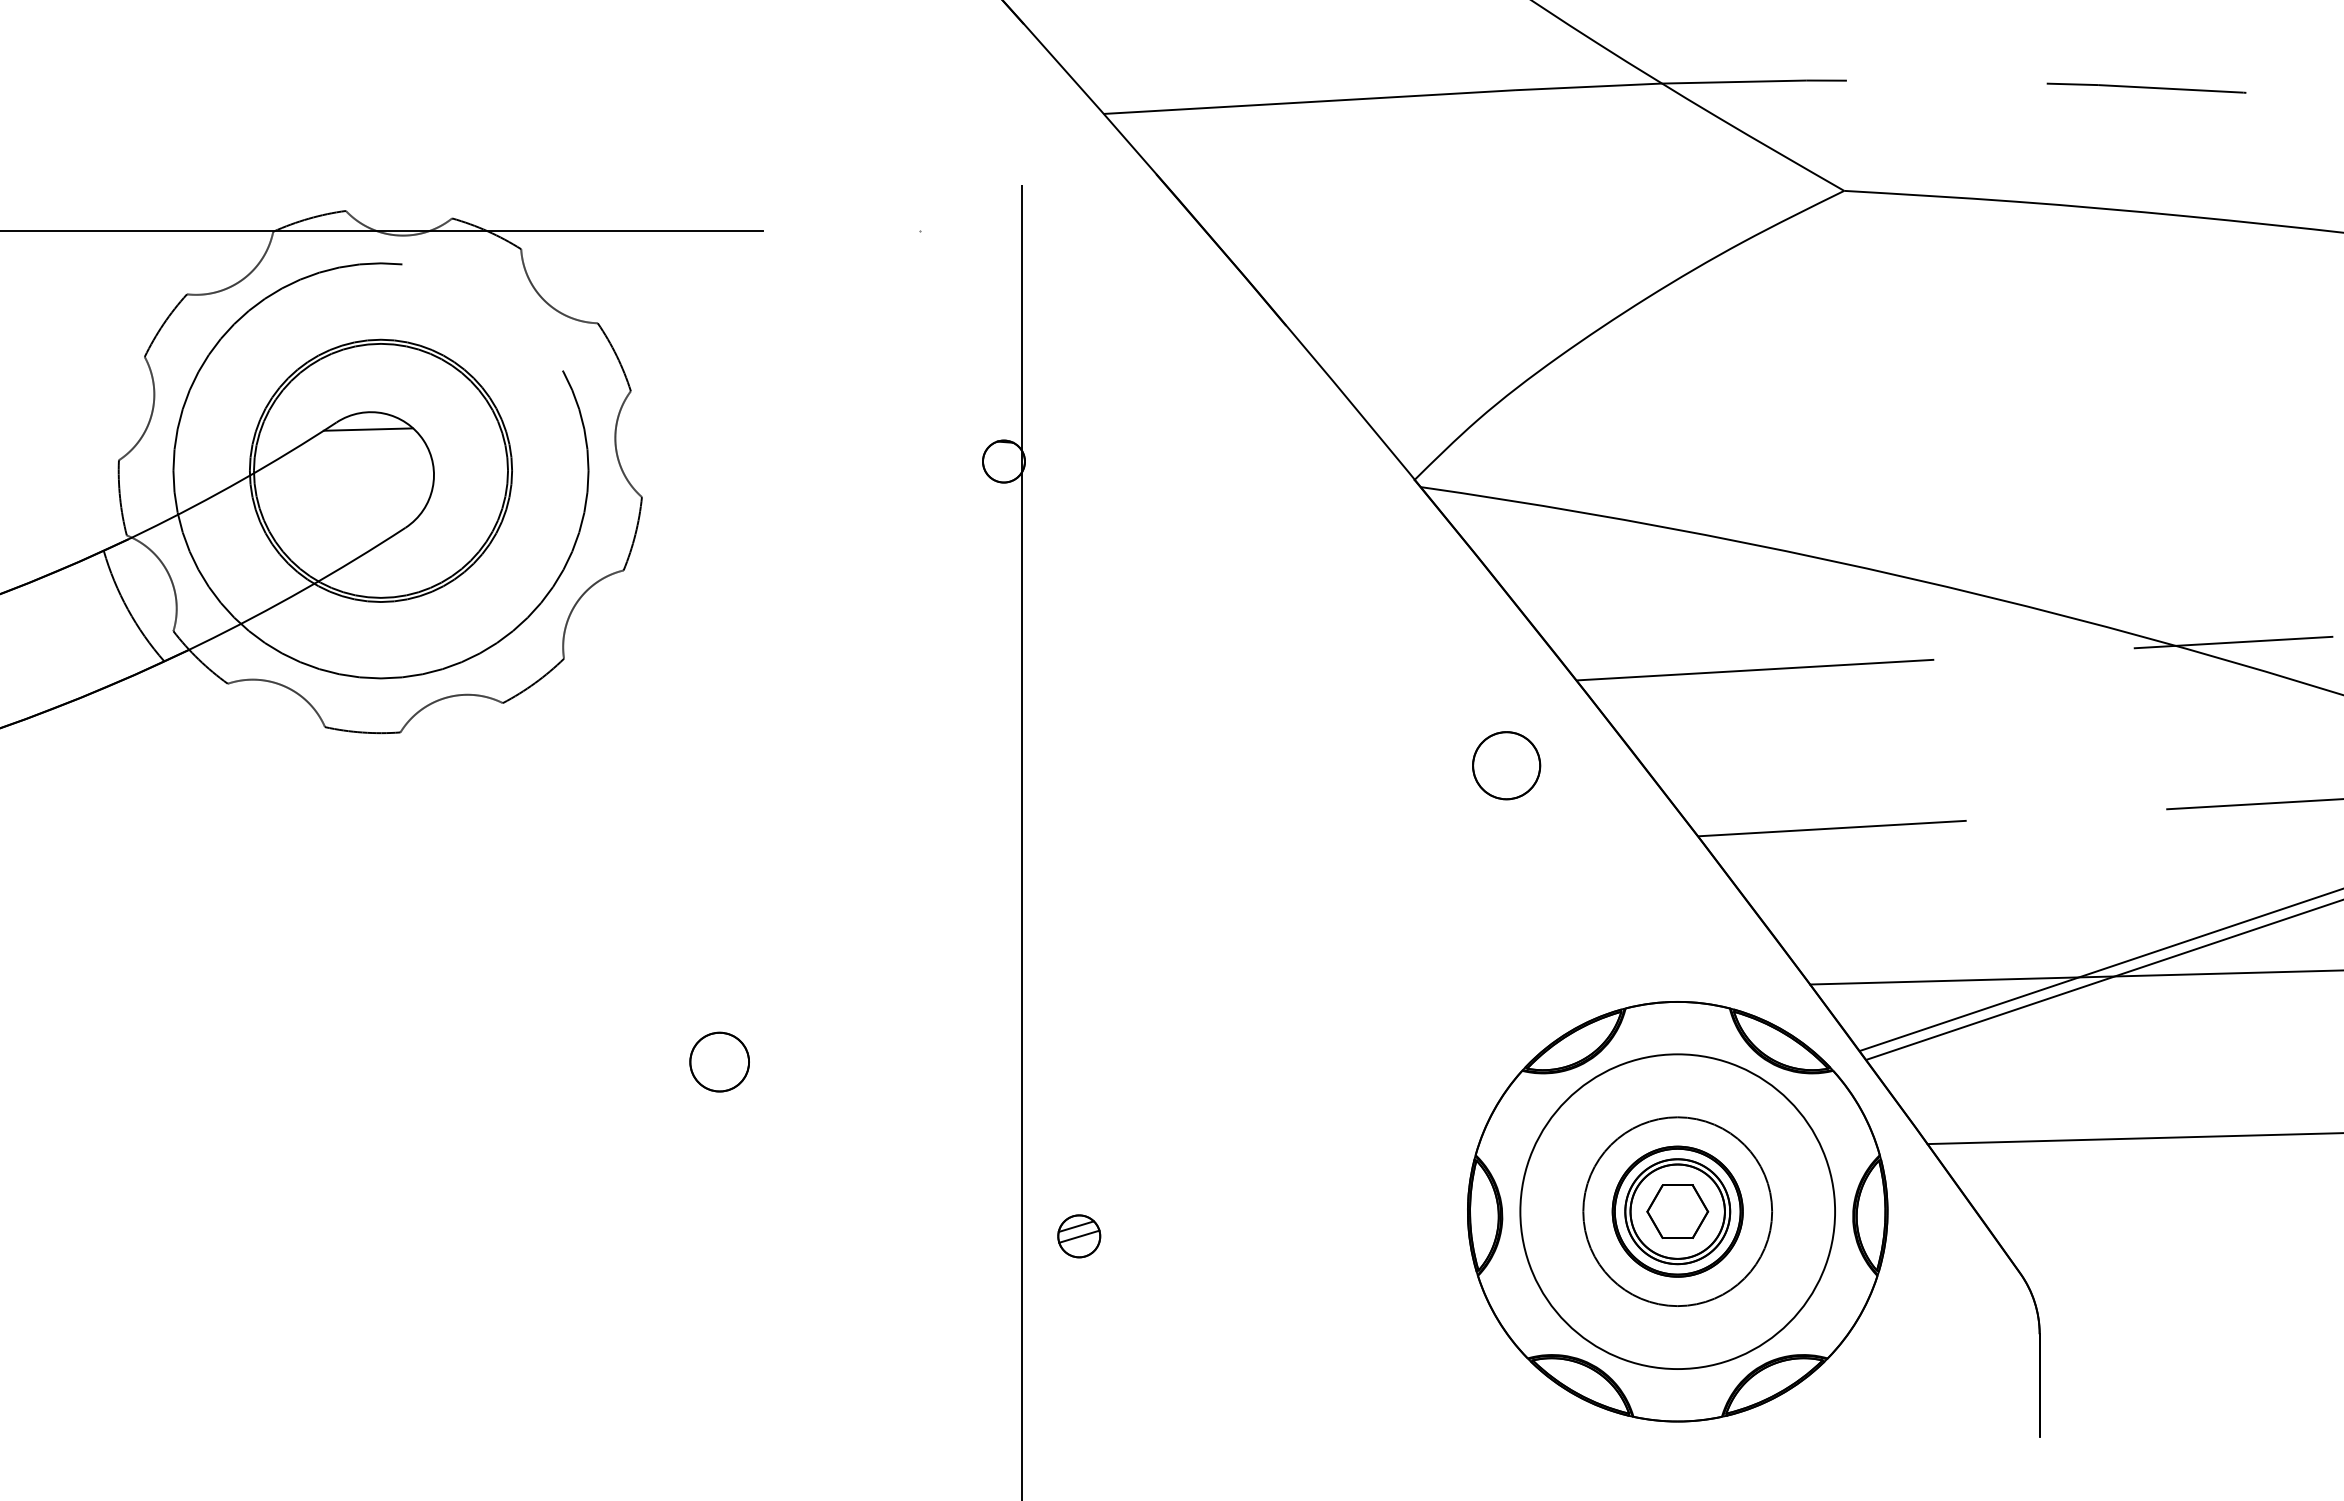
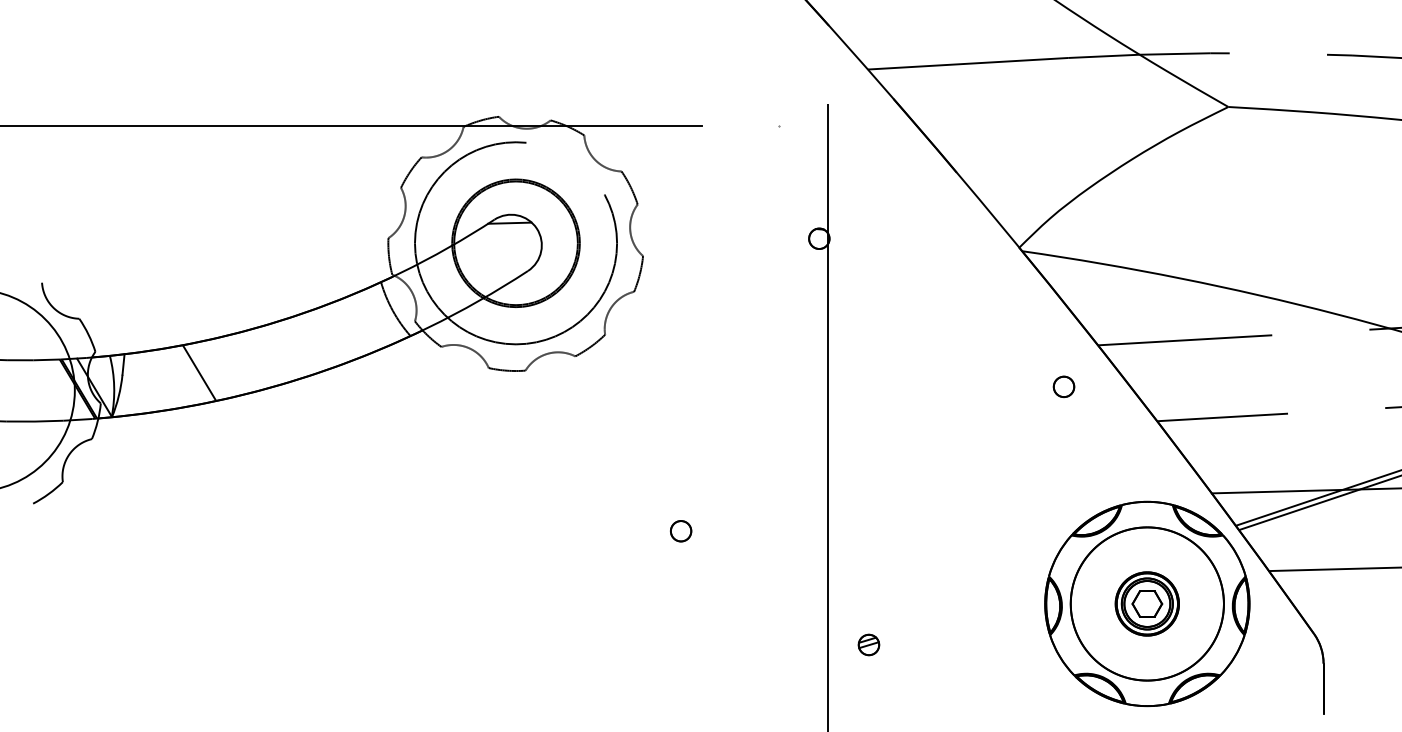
part: (1505, 764) -> (1063, 386), size x0.62
circle: (720, 1062) -> (681, 531), size x0.71
circle: (1675, 1210) -> (1146, 603), size x1.67
part: (1078, 1235) -> (868, 644), moved

